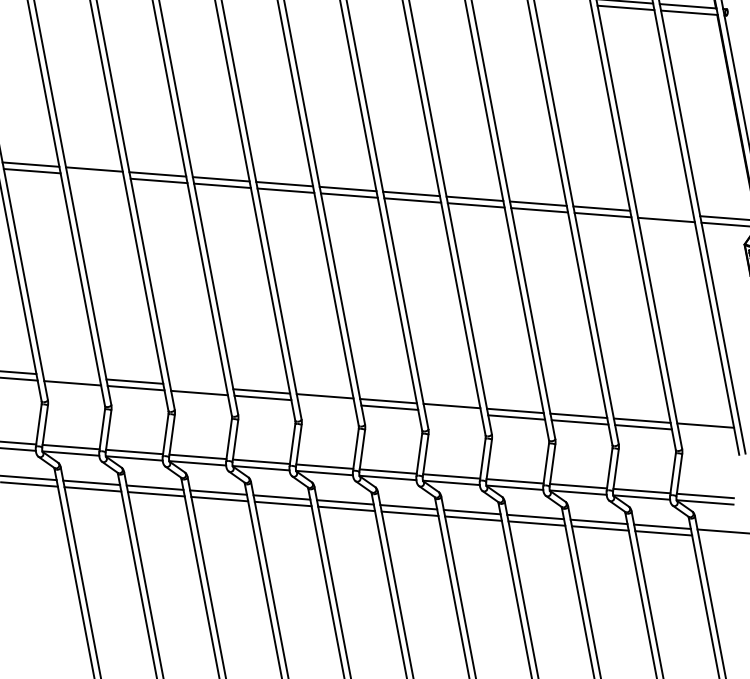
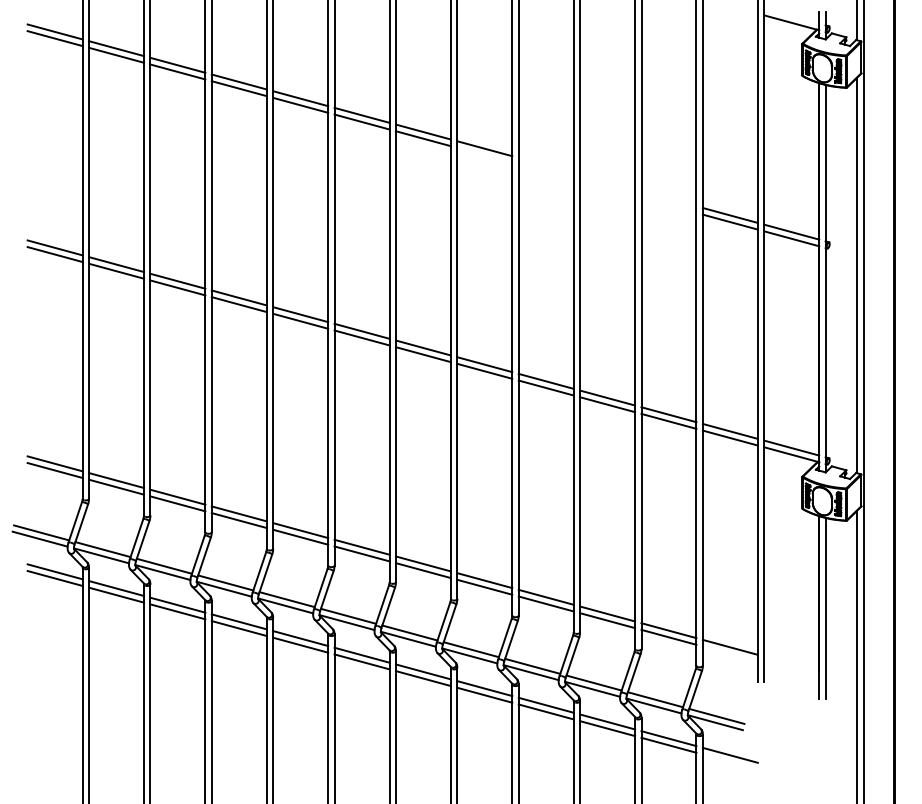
line: (95, 175) -> (177, 287), added
line: (664, 212) -> (729, 430), added
line: (71, 376) -> (116, 480), added
line: (197, 386) -> (238, 513), added
line: (325, 402) -> (361, 553), added
line: (452, 411) -> (484, 586), added

